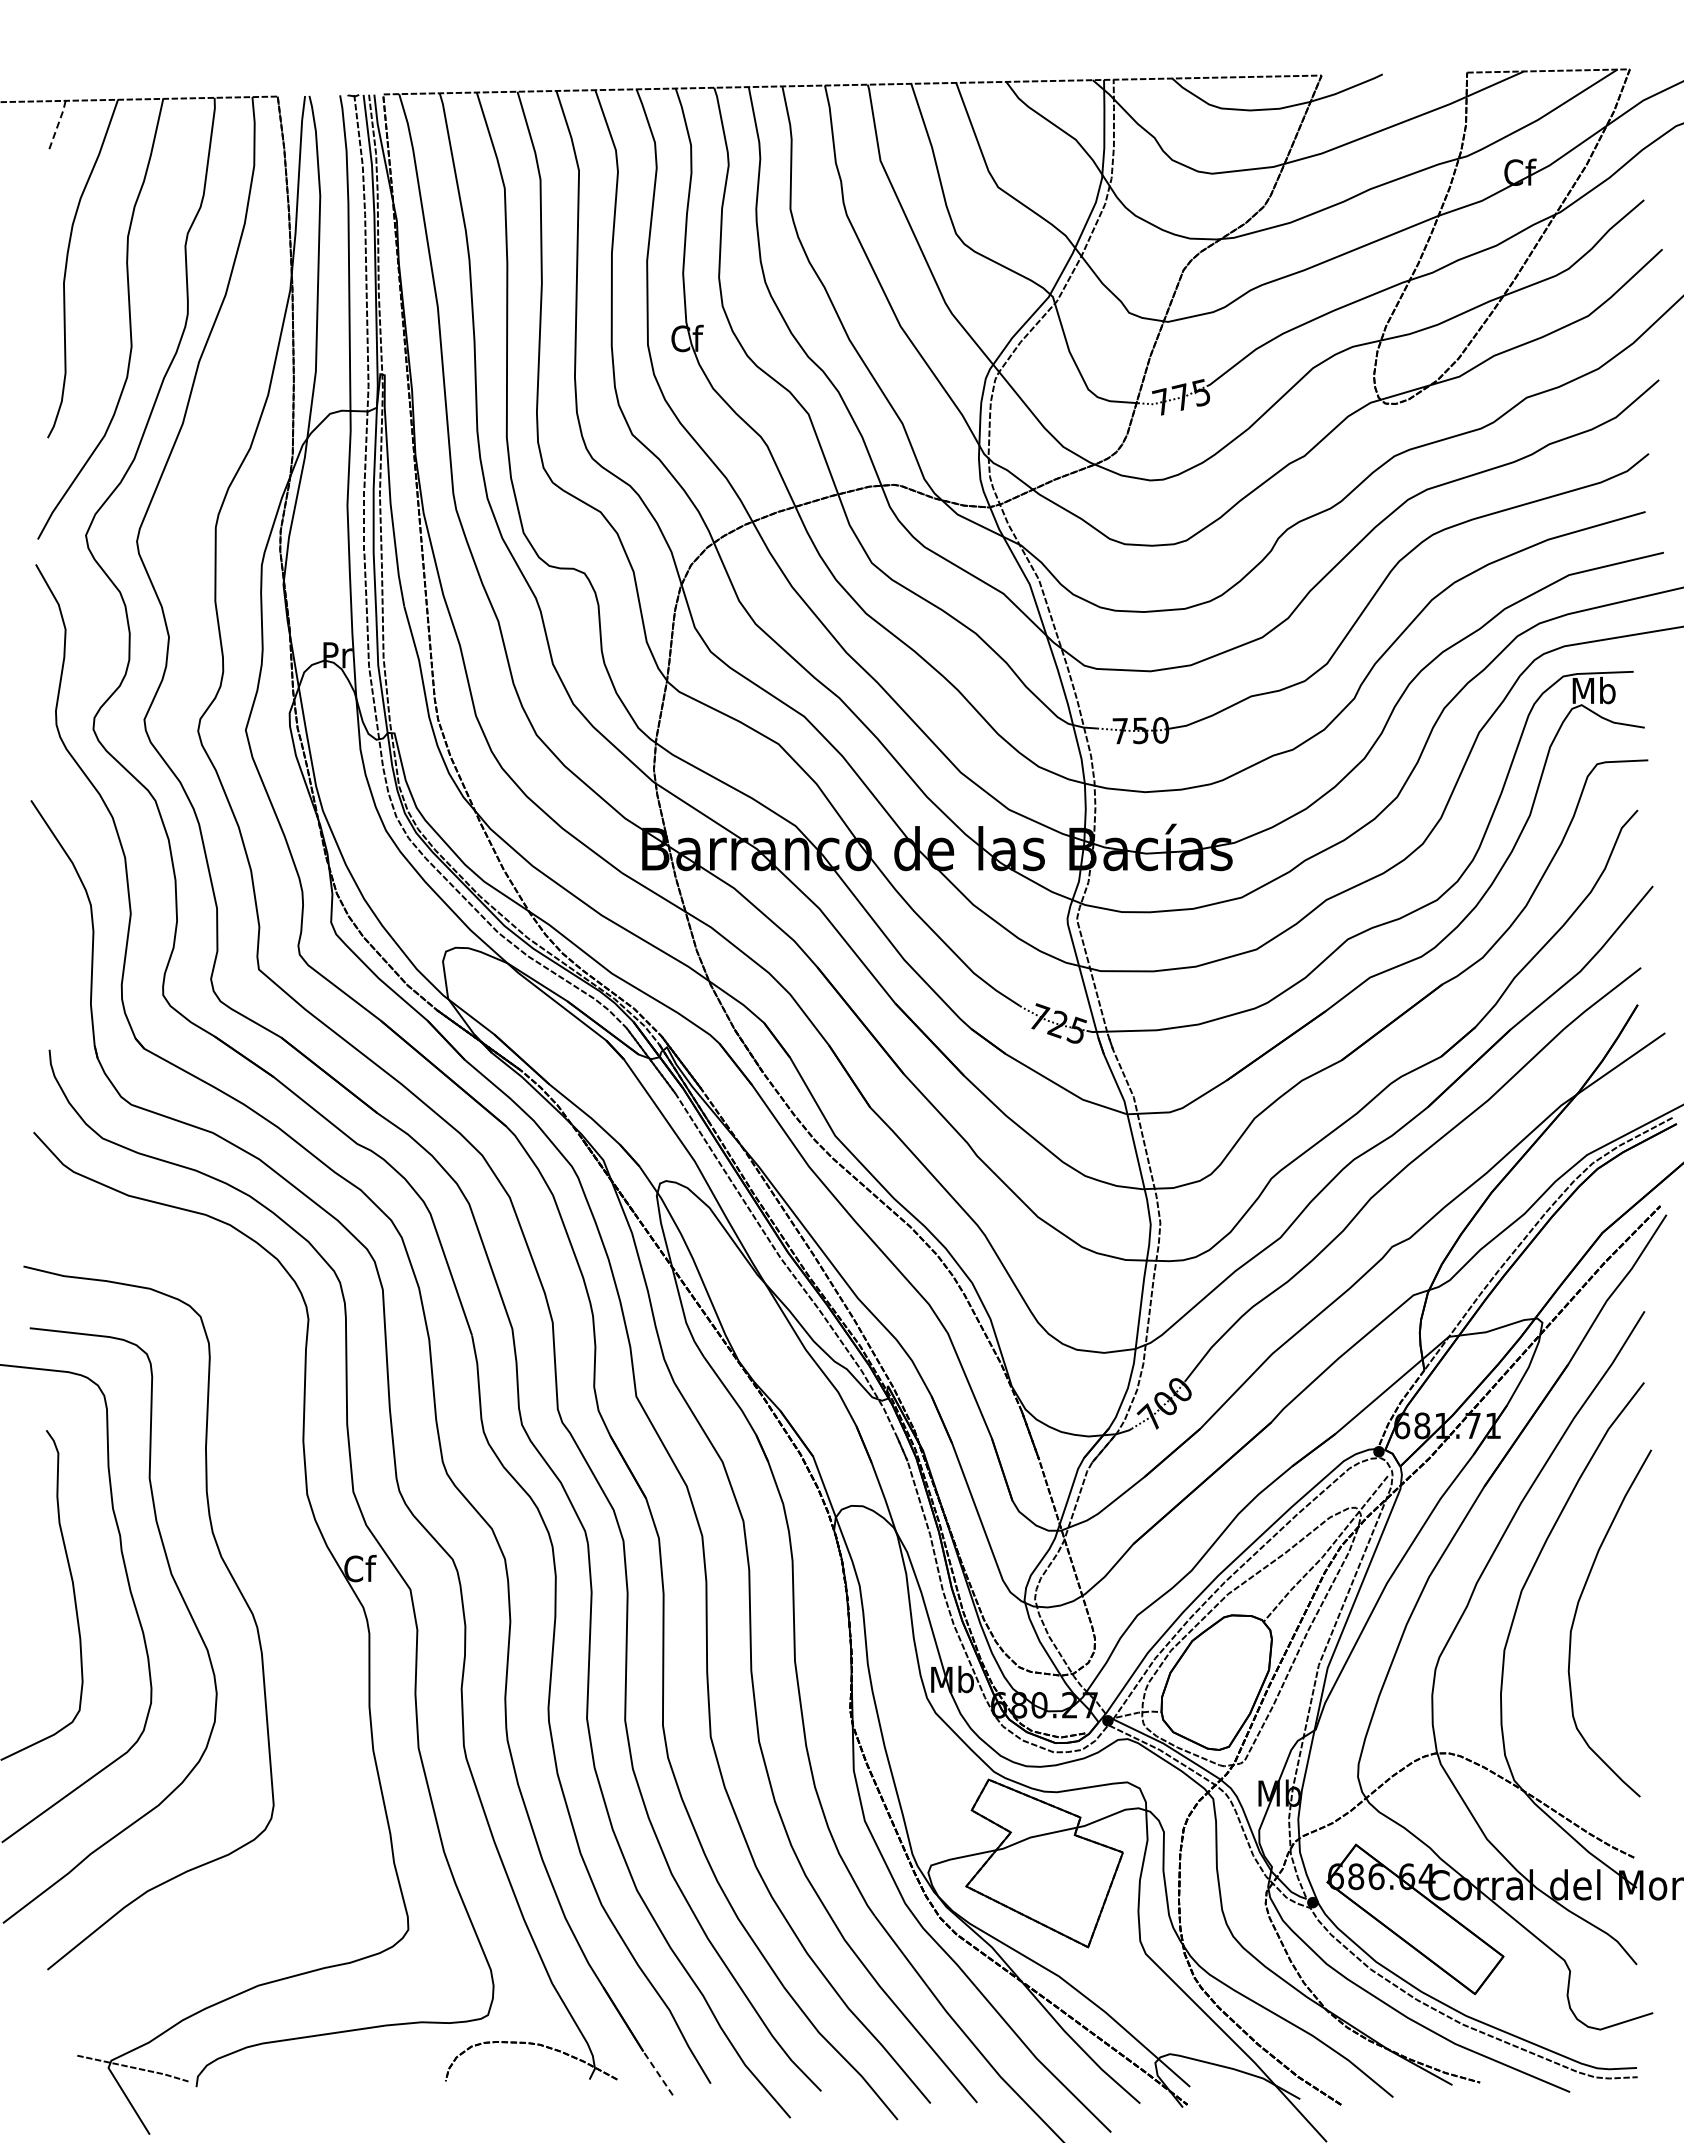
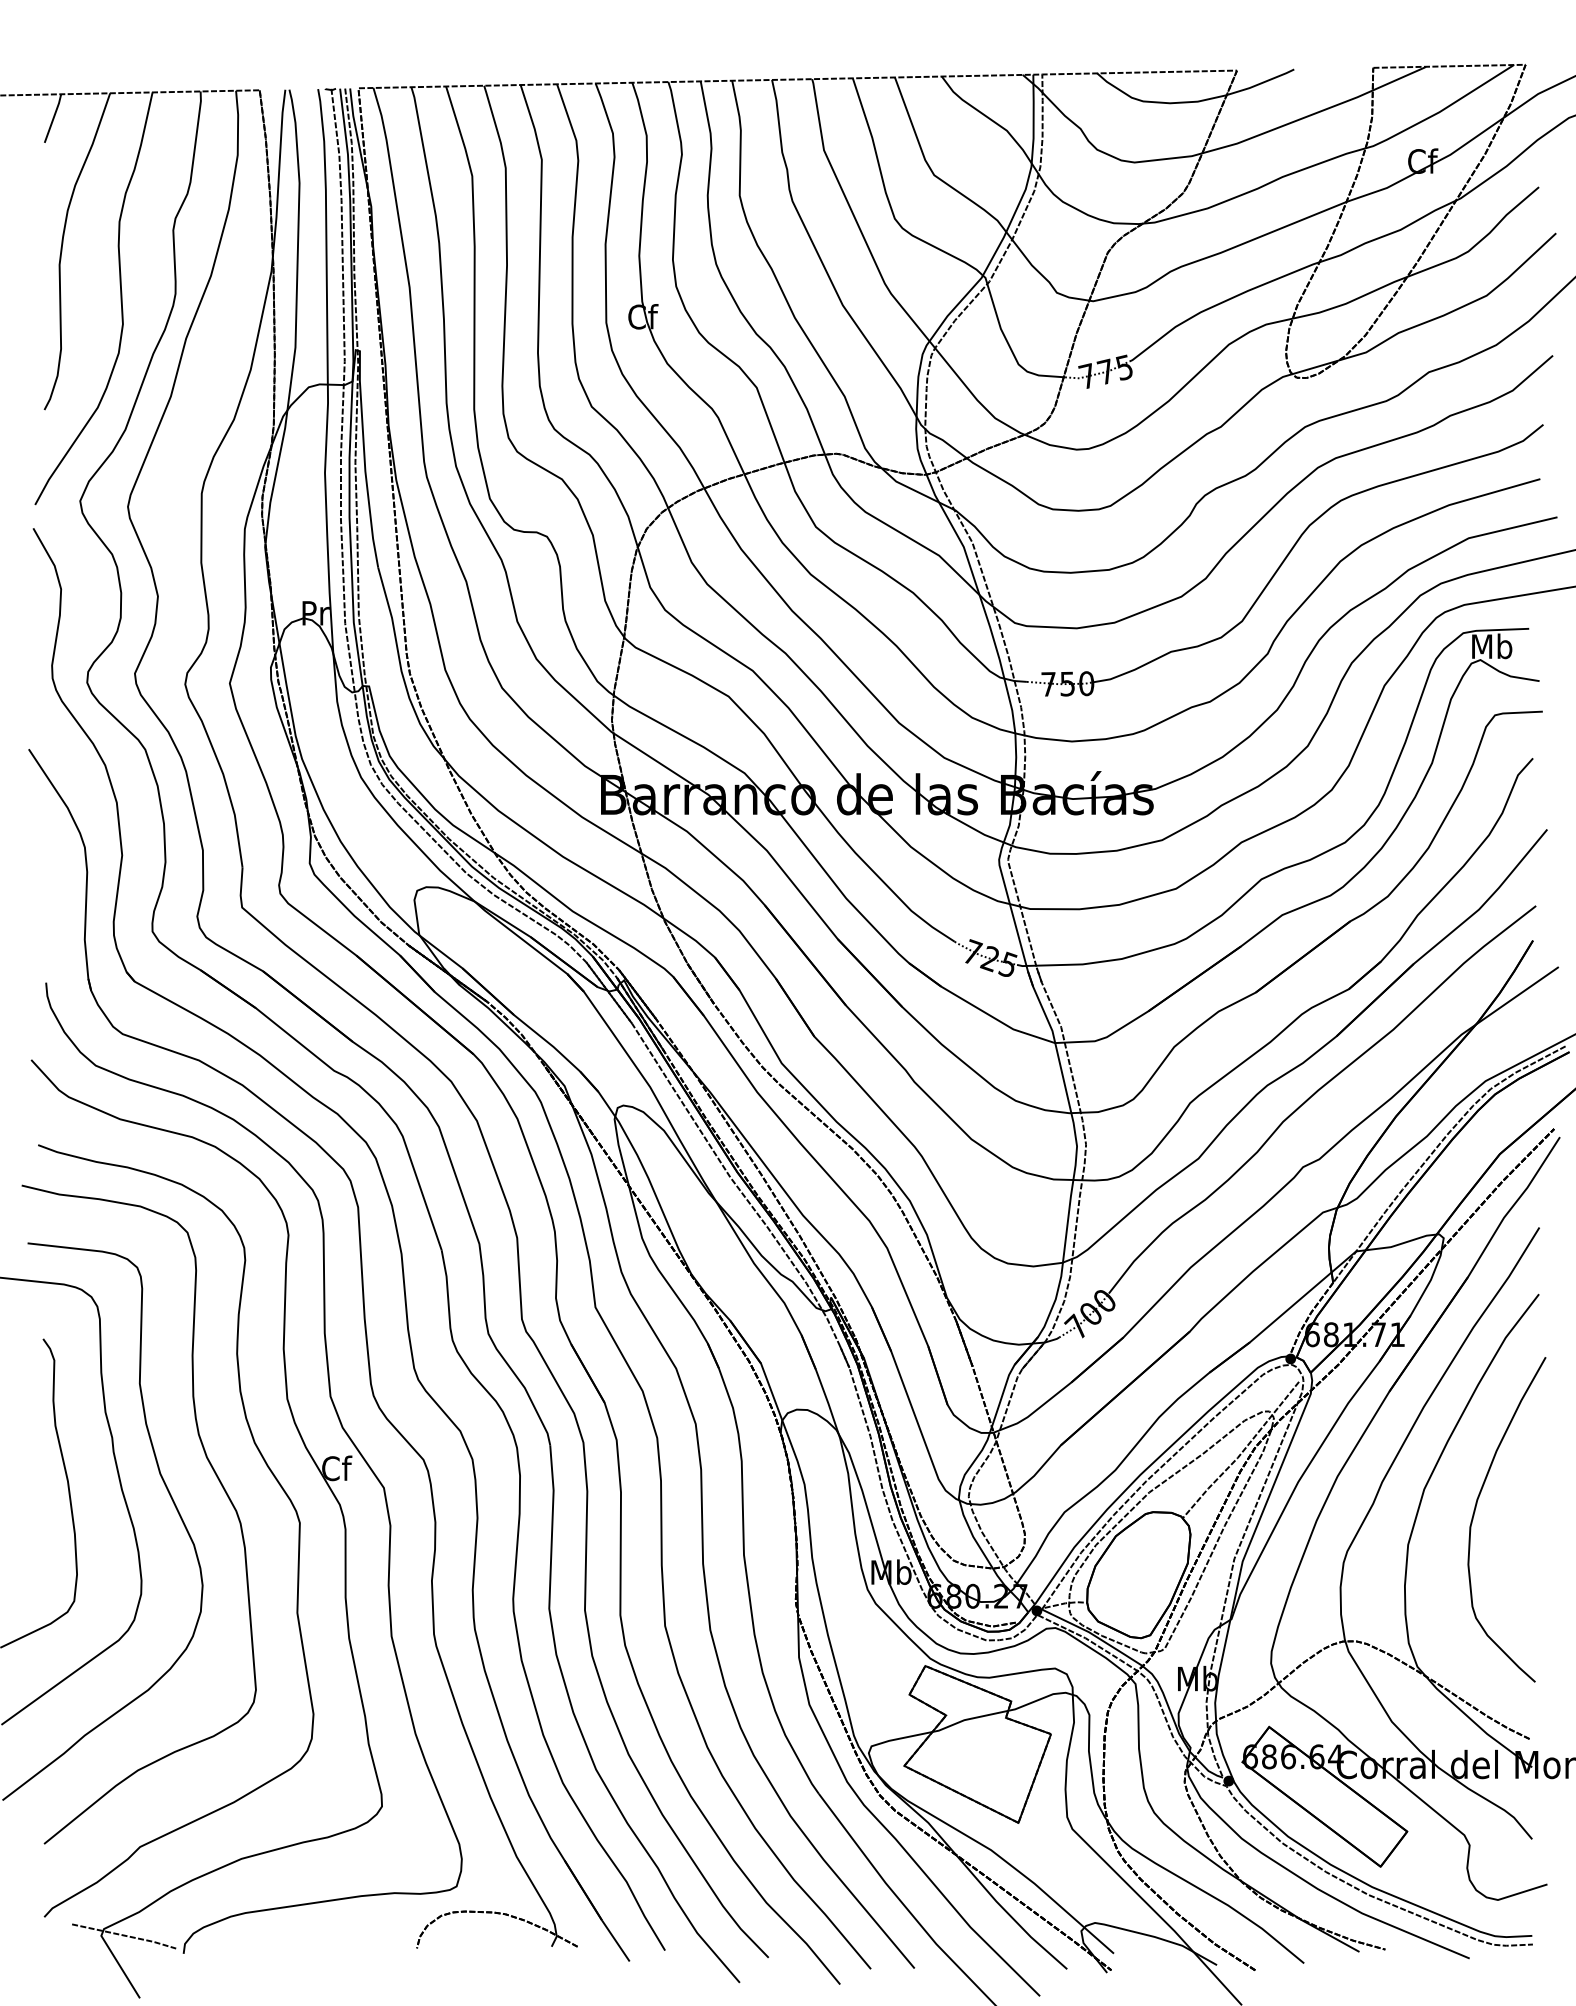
line: (57, 127) -> (53, 119), dashed -> solid
curve: (286, 1568) -> (267, 1468), added
line: (657, 2072) -> (615, 1940), dashed -> solid

